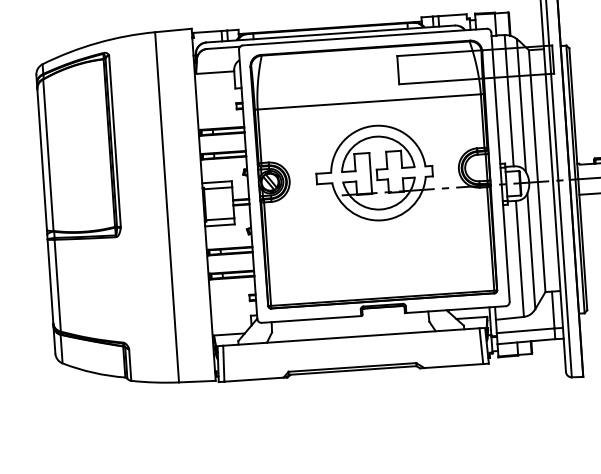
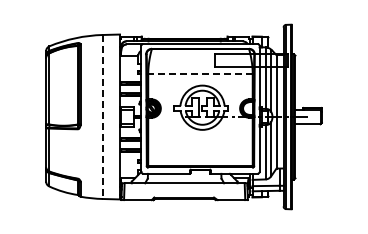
line: (367, 102) -> (199, 74), solid -> dashed
line: (166, 208) -> (102, 117), solid -> dashed

